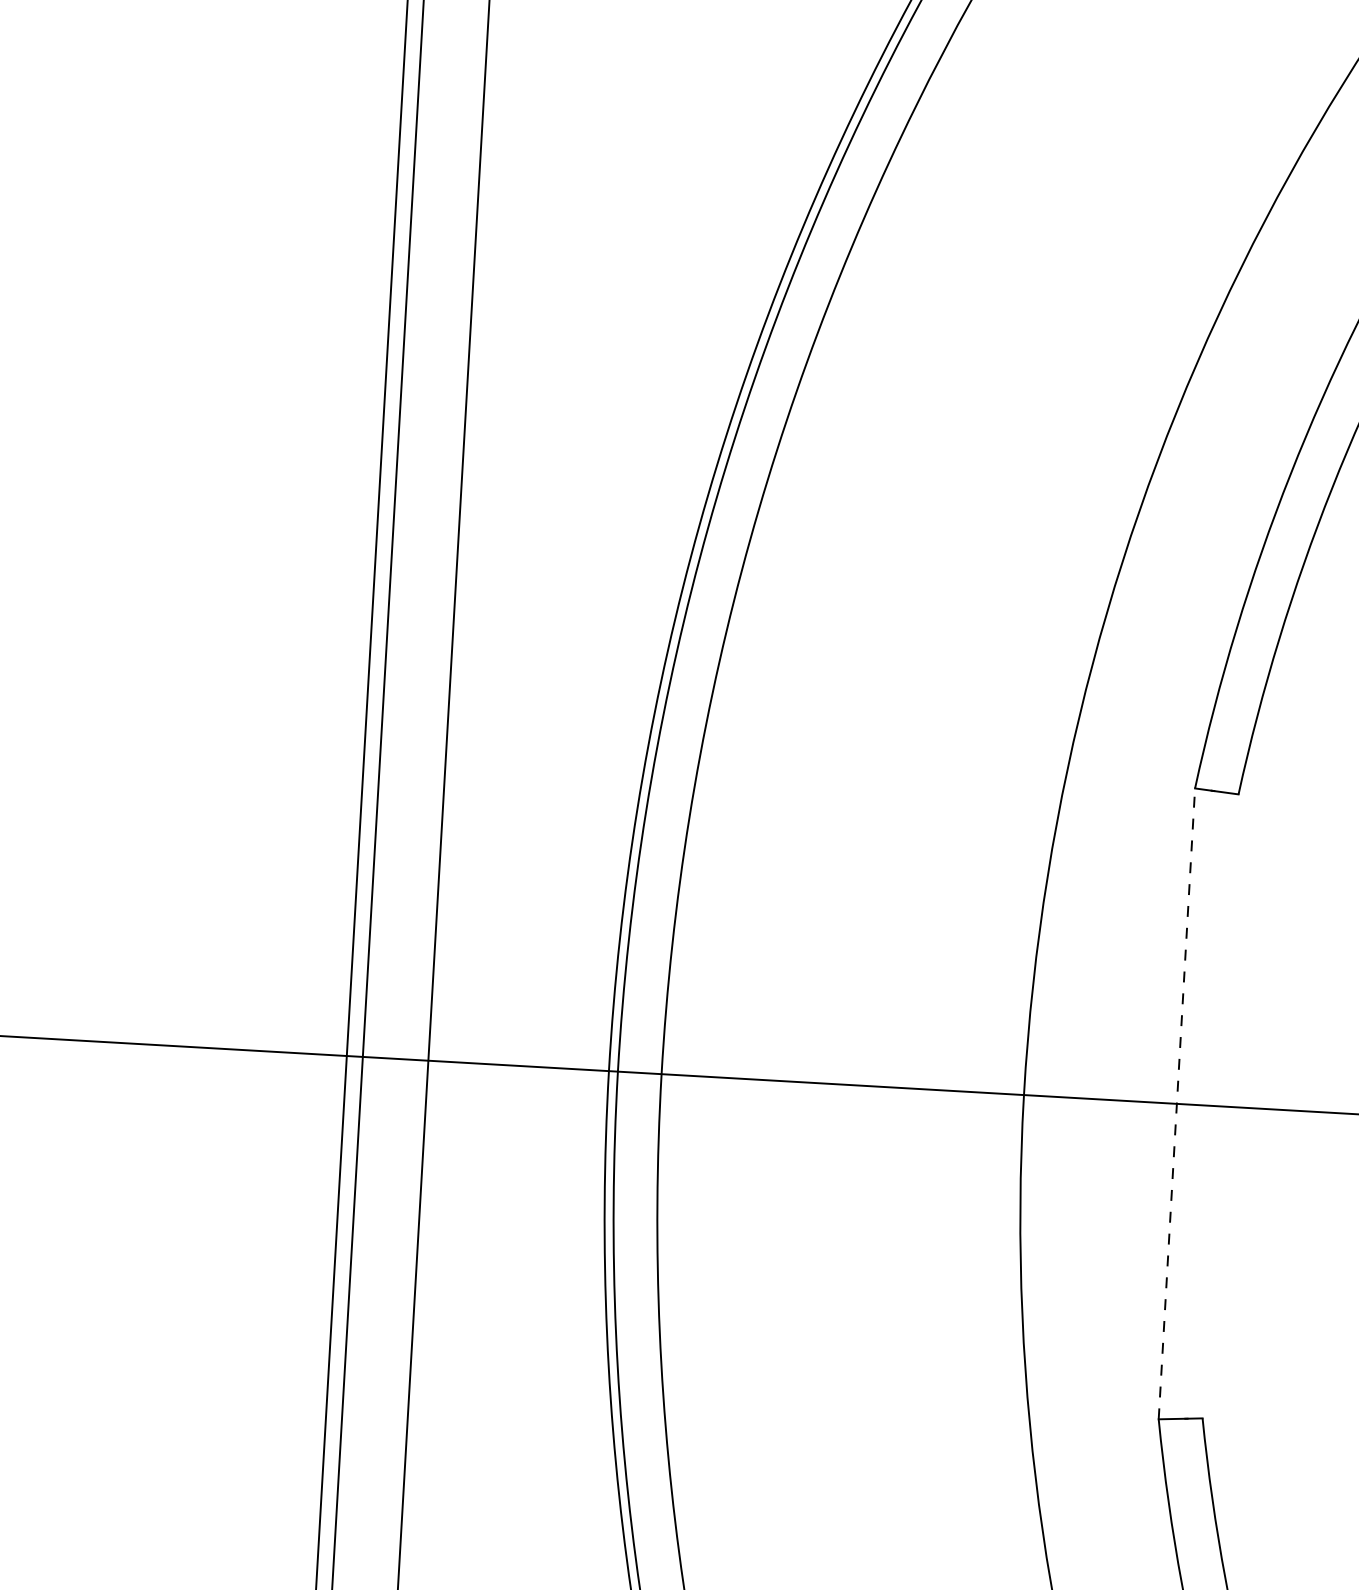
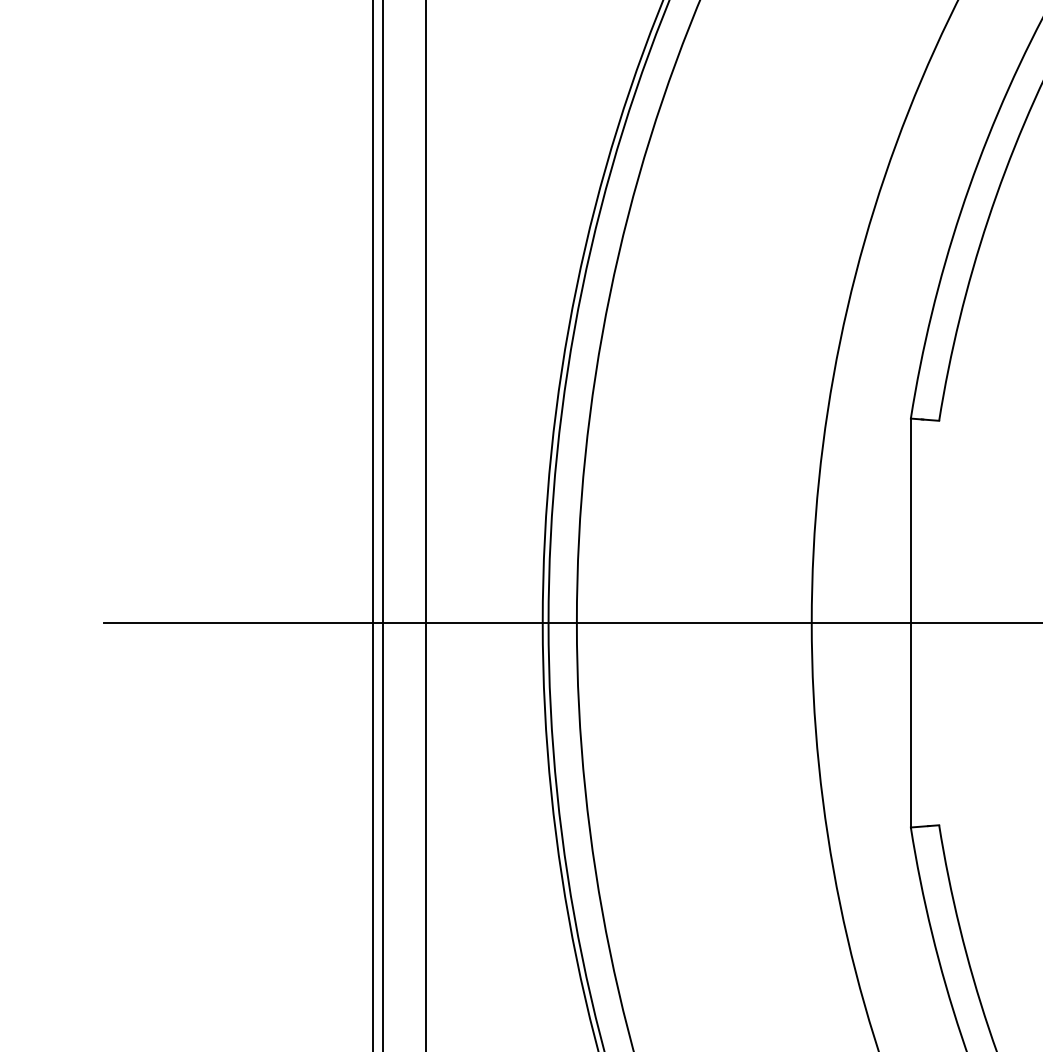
line: (1176, 1102) -> (910, 622), dashed -> solid

